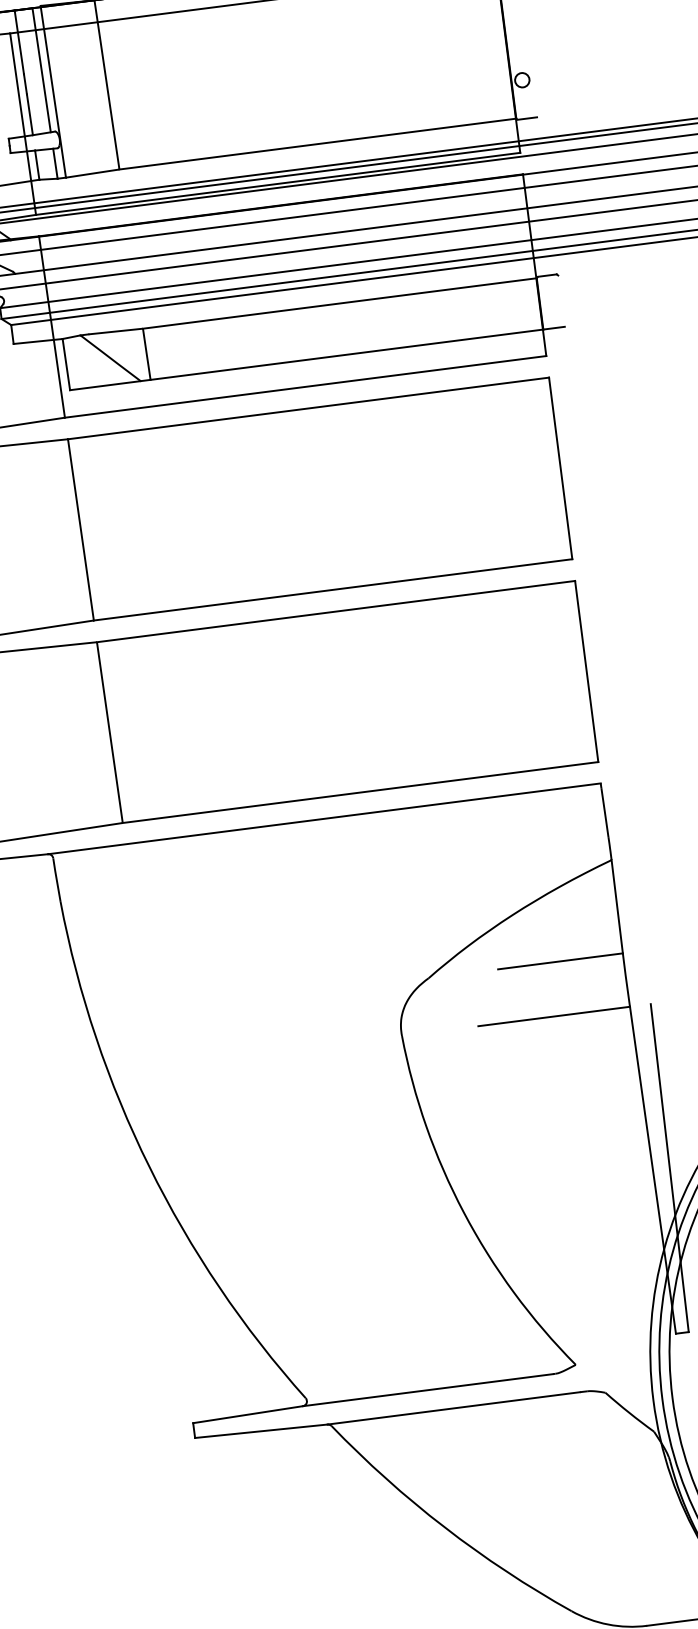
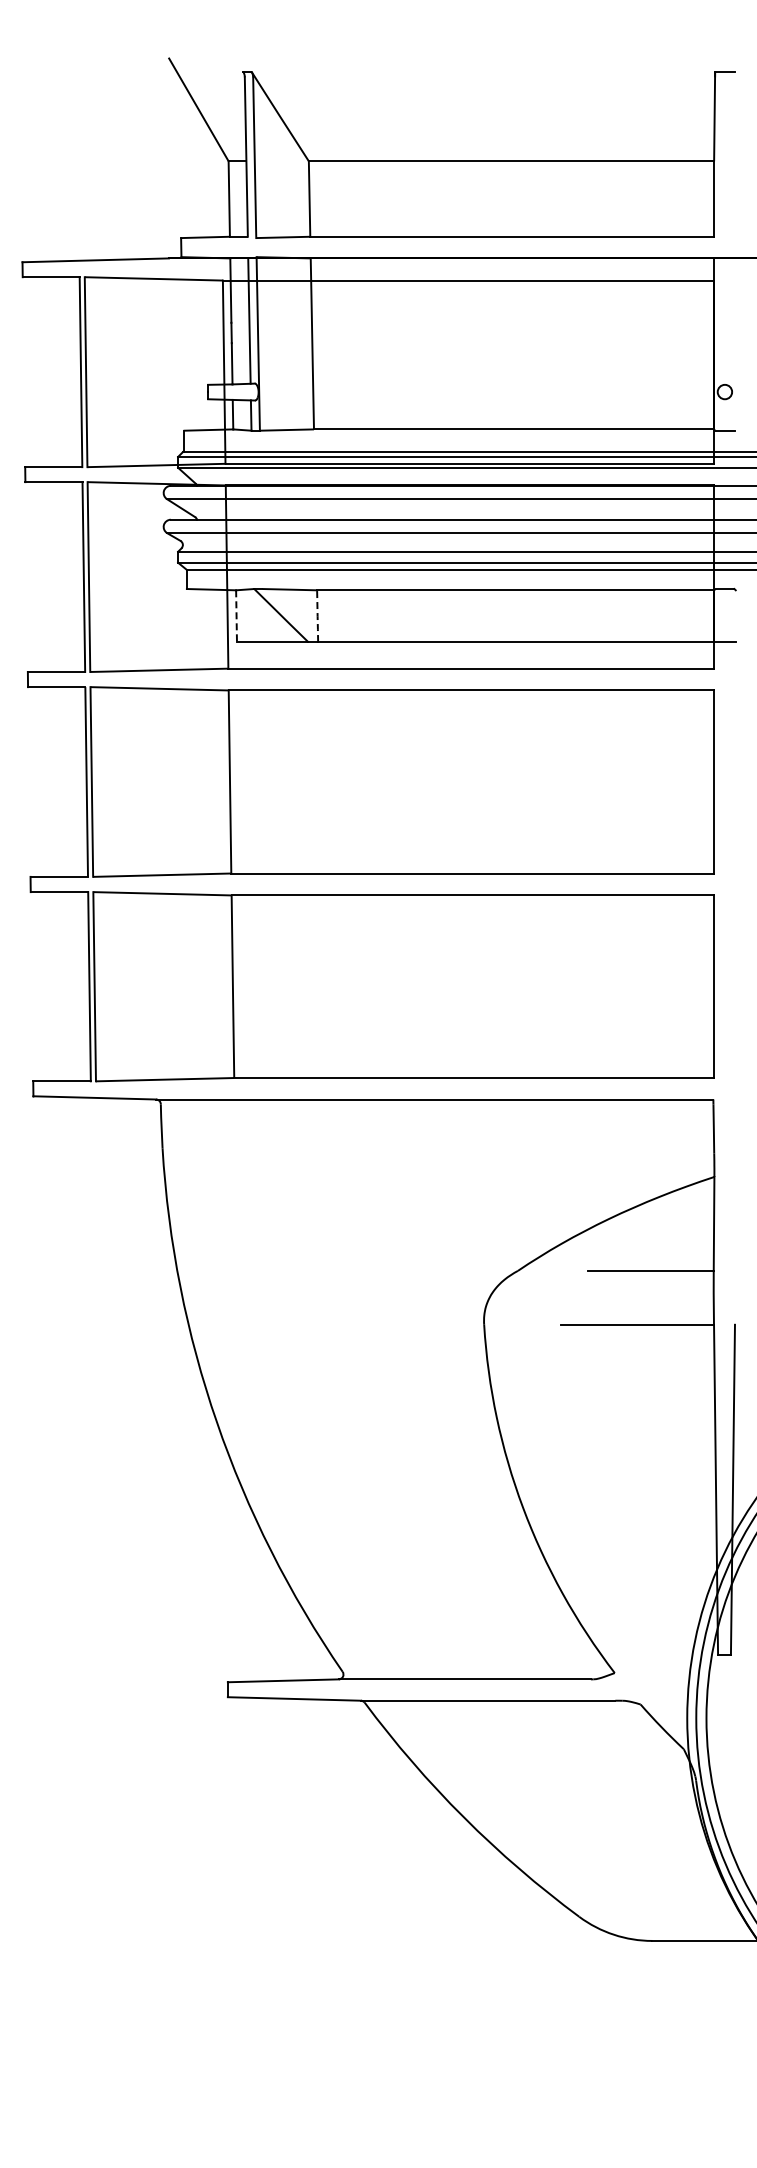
line: (146, 354) -> (317, 616), solid -> dashed
line: (66, 364) -> (236, 616), solid -> dashed

